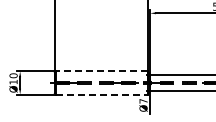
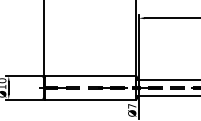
line: (101, 71) -> (90, 76), dashed -> solid
line: (101, 94) -> (90, 99), dashed -> solid

